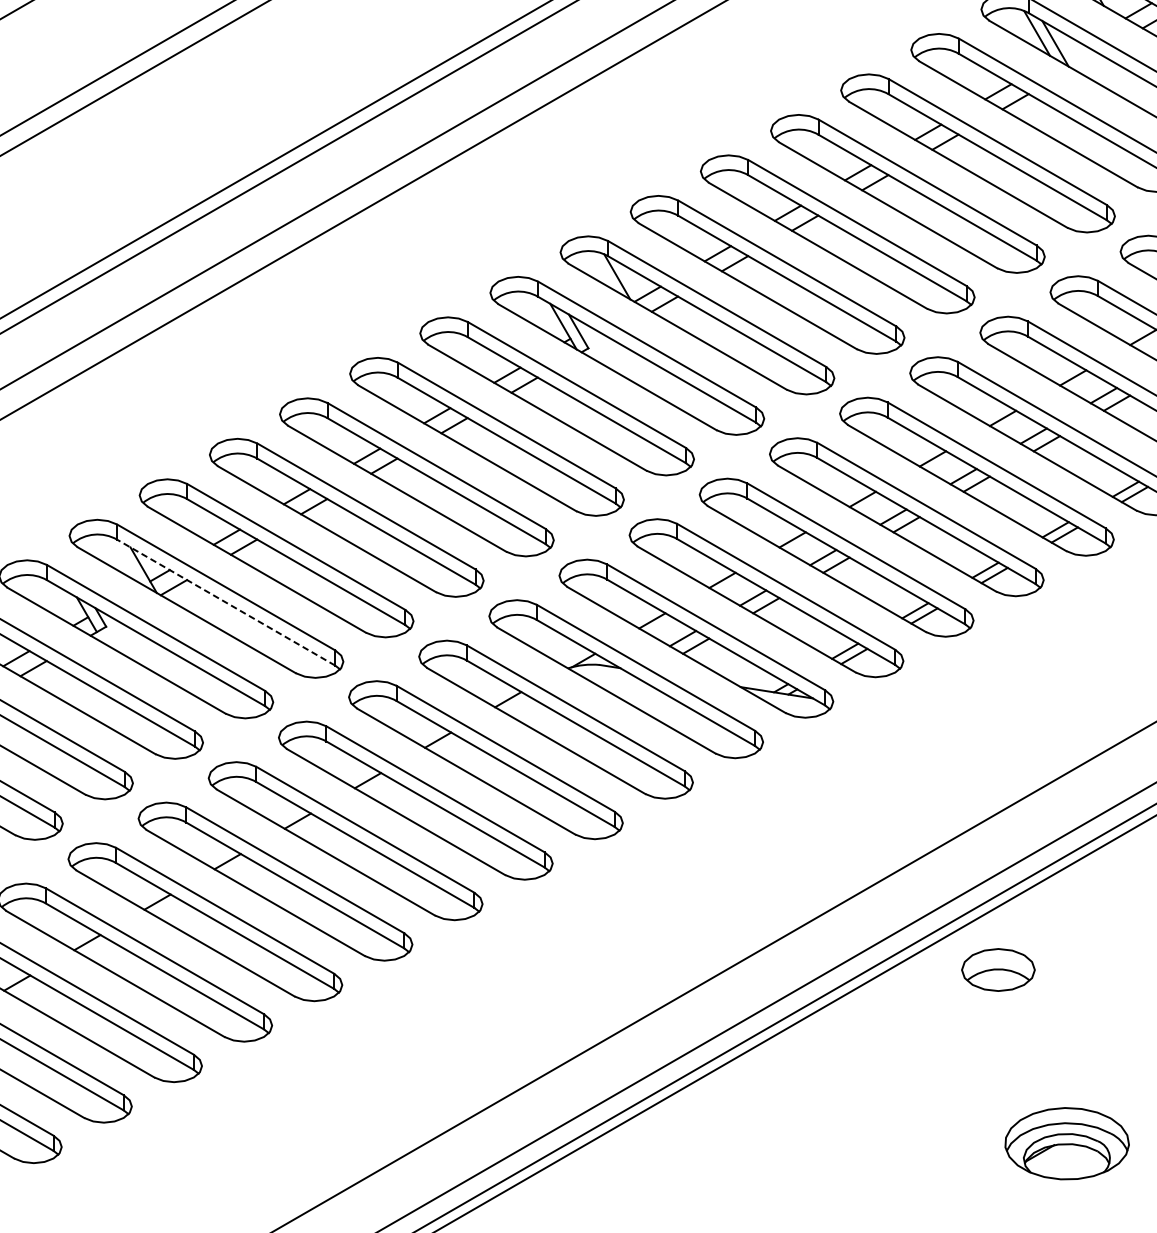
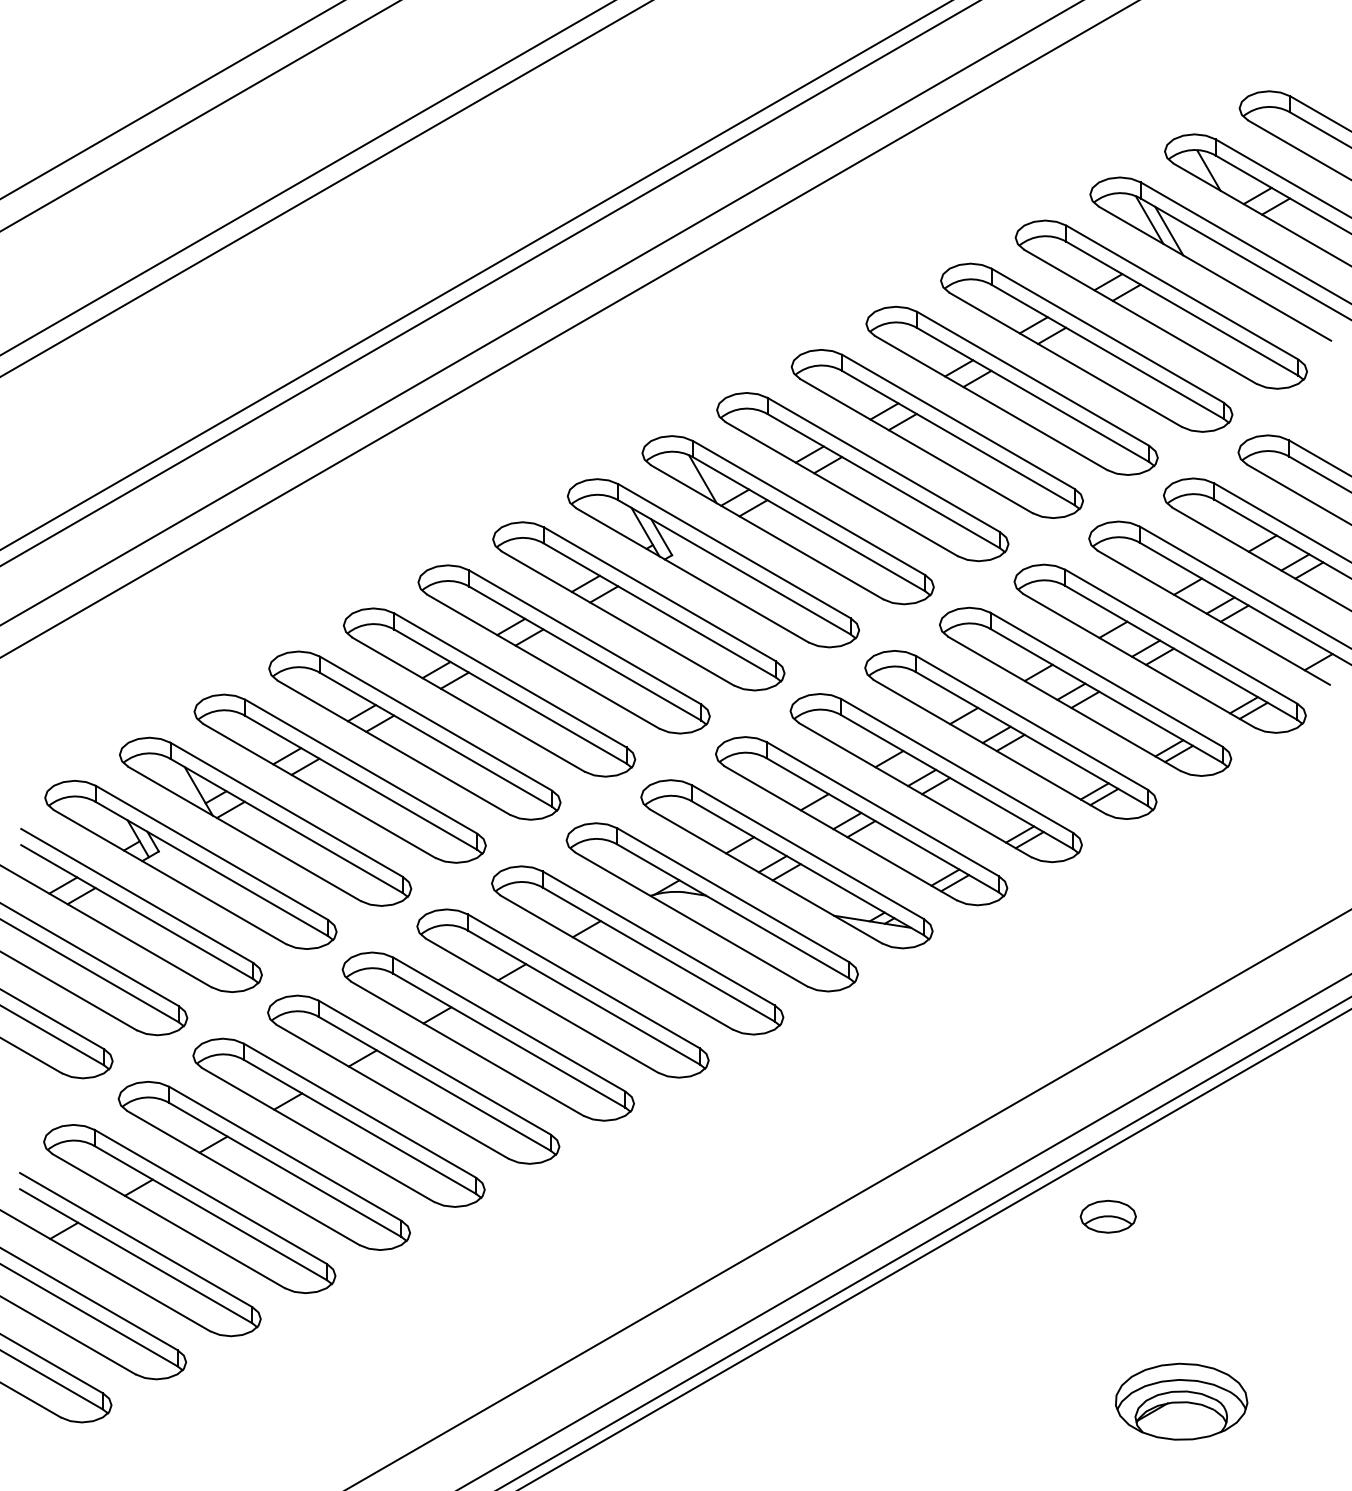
line: (226, 602) -> (286, 825), dashed -> solid
part: (997, 969) -> (1107, 1216), size x0.71

